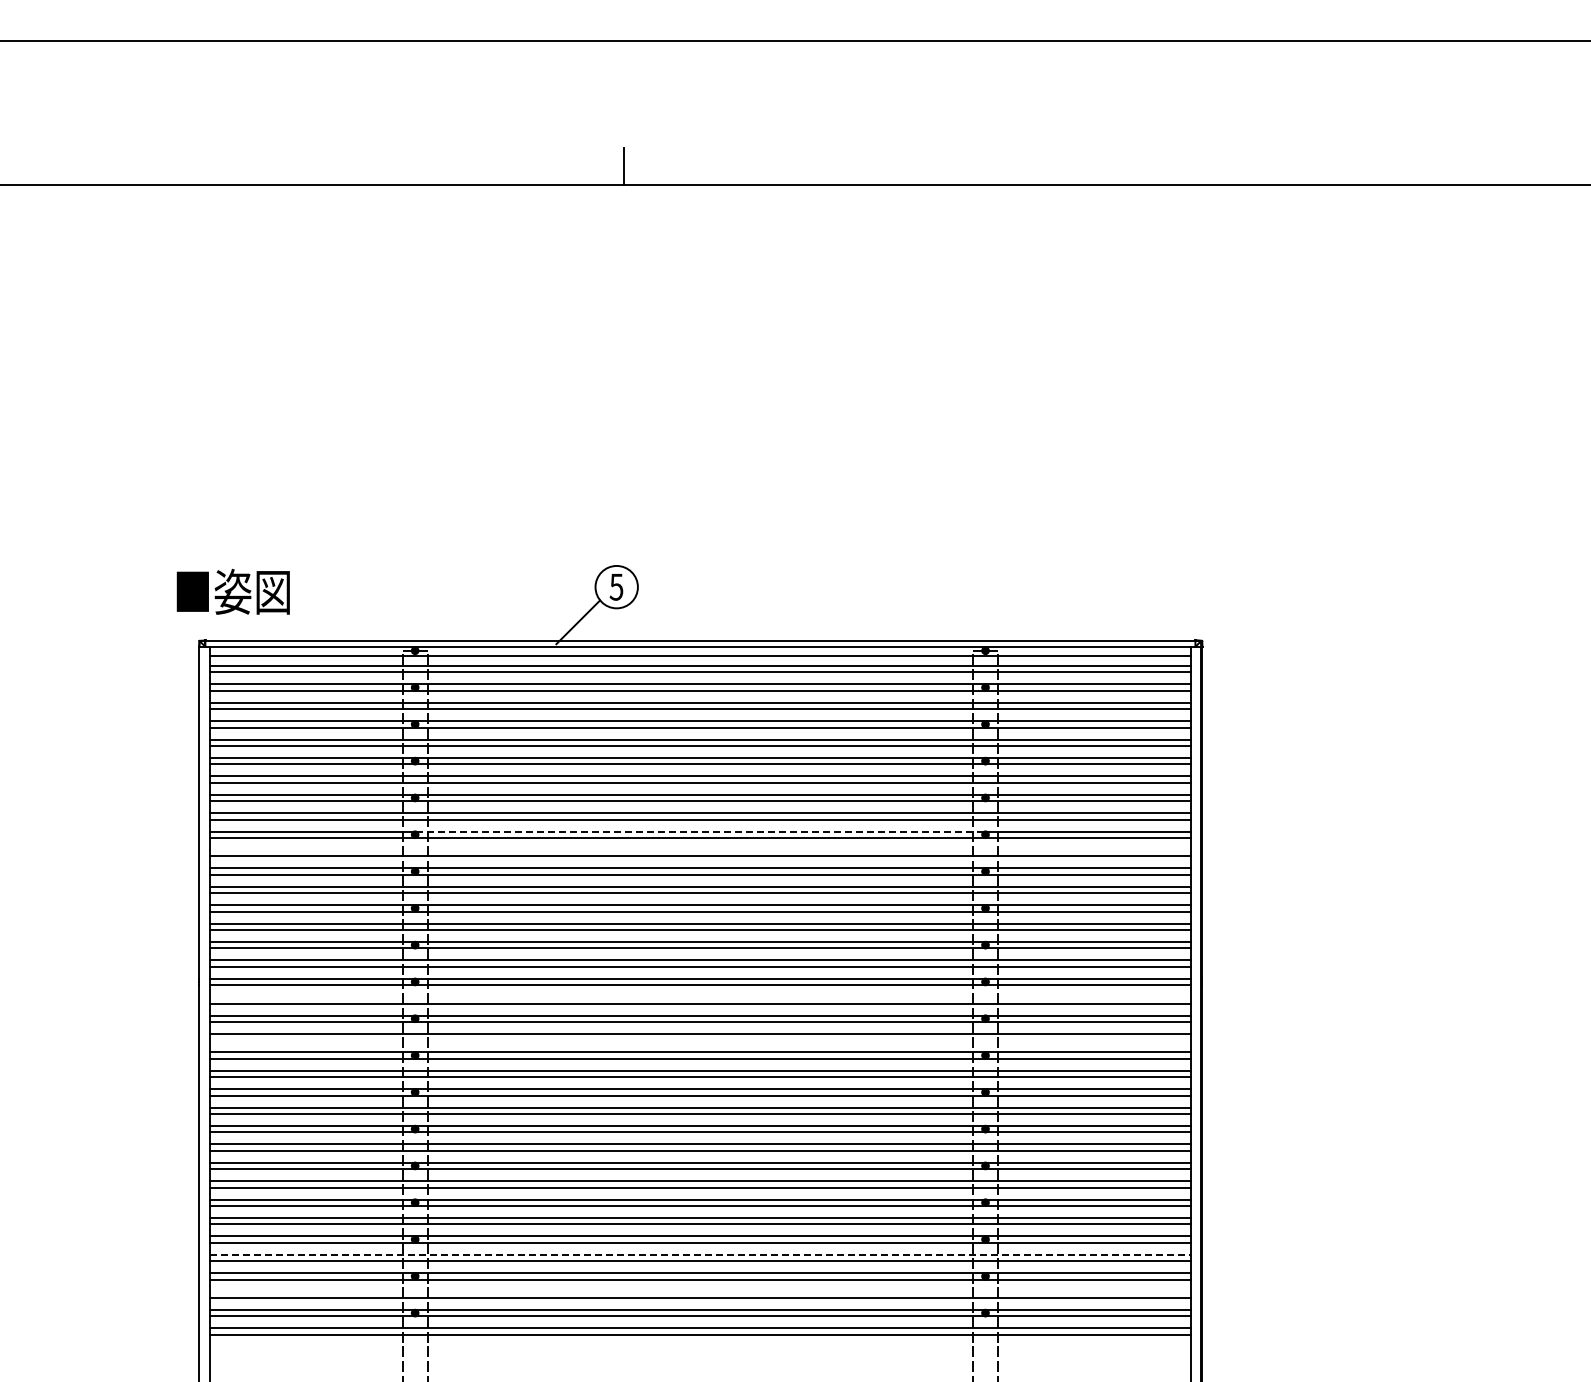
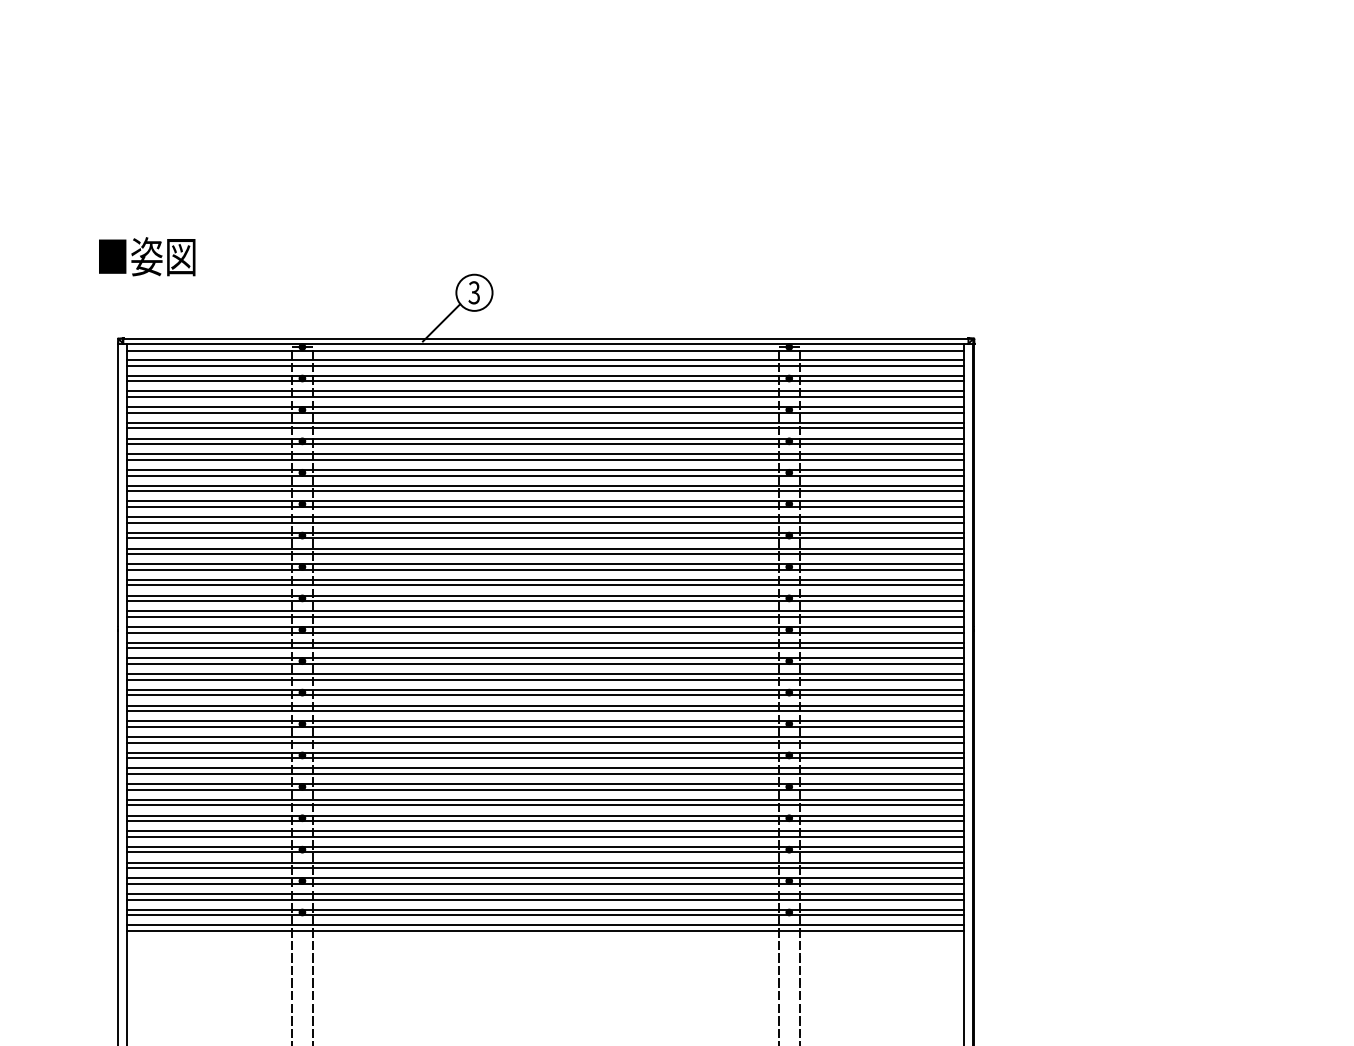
text: (616, 586) -> (474, 292), 5 -> 3
text: (232, 591) -> (146, 256), moved
line: (700, 831) -> (545, 501), dashed -> solid
line: (699, 849) -> (545, 516), added
line: (699, 997) -> (545, 643), added
line: (699, 1040) -> (545, 679), added
line: (700, 1254) -> (545, 862), dashed -> solid
line: (699, 1291) -> (545, 894), added

